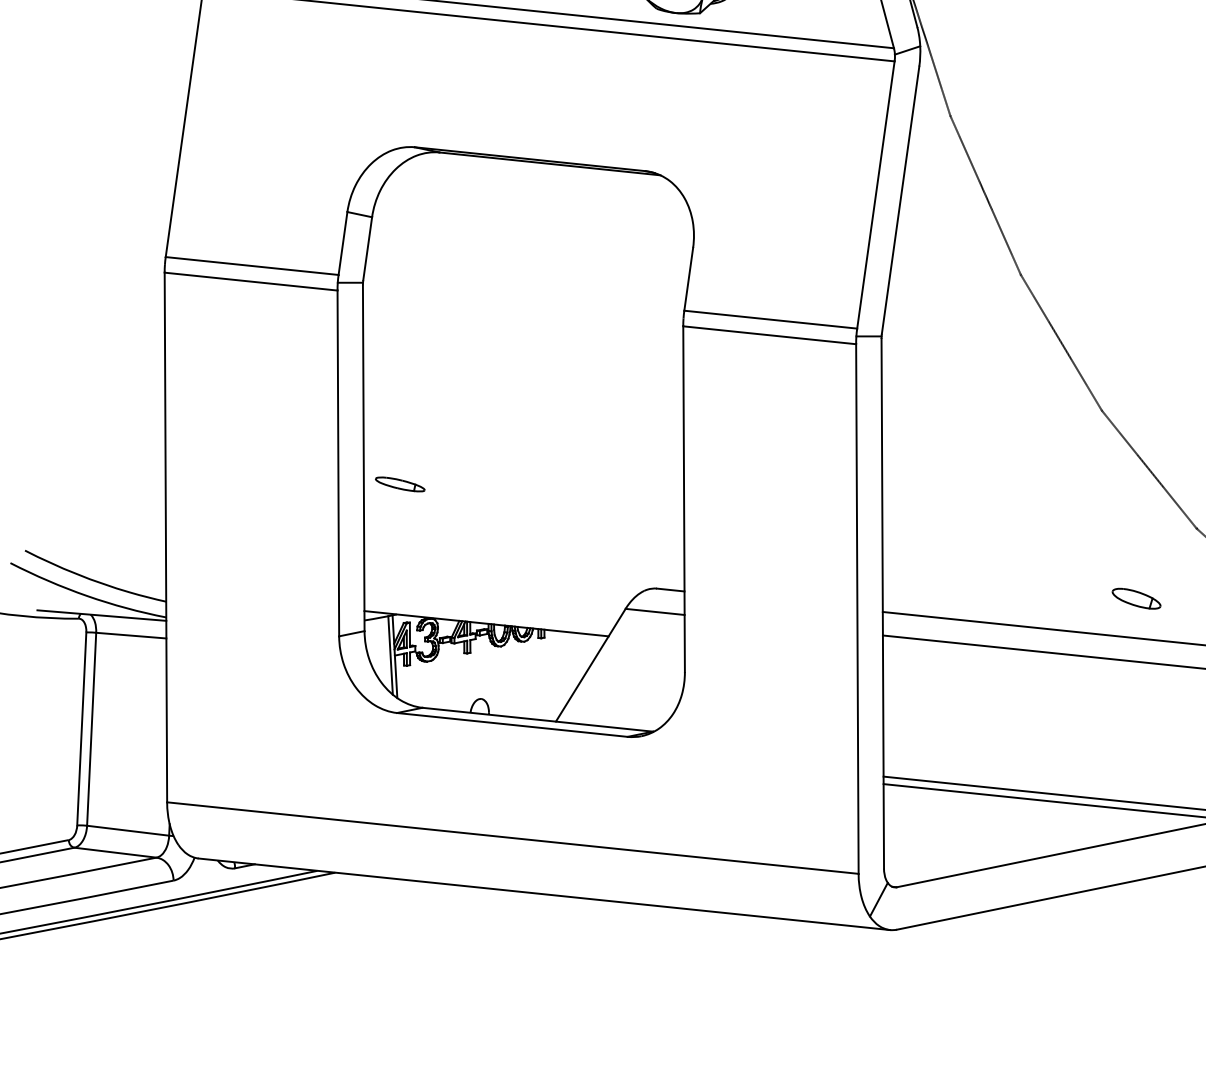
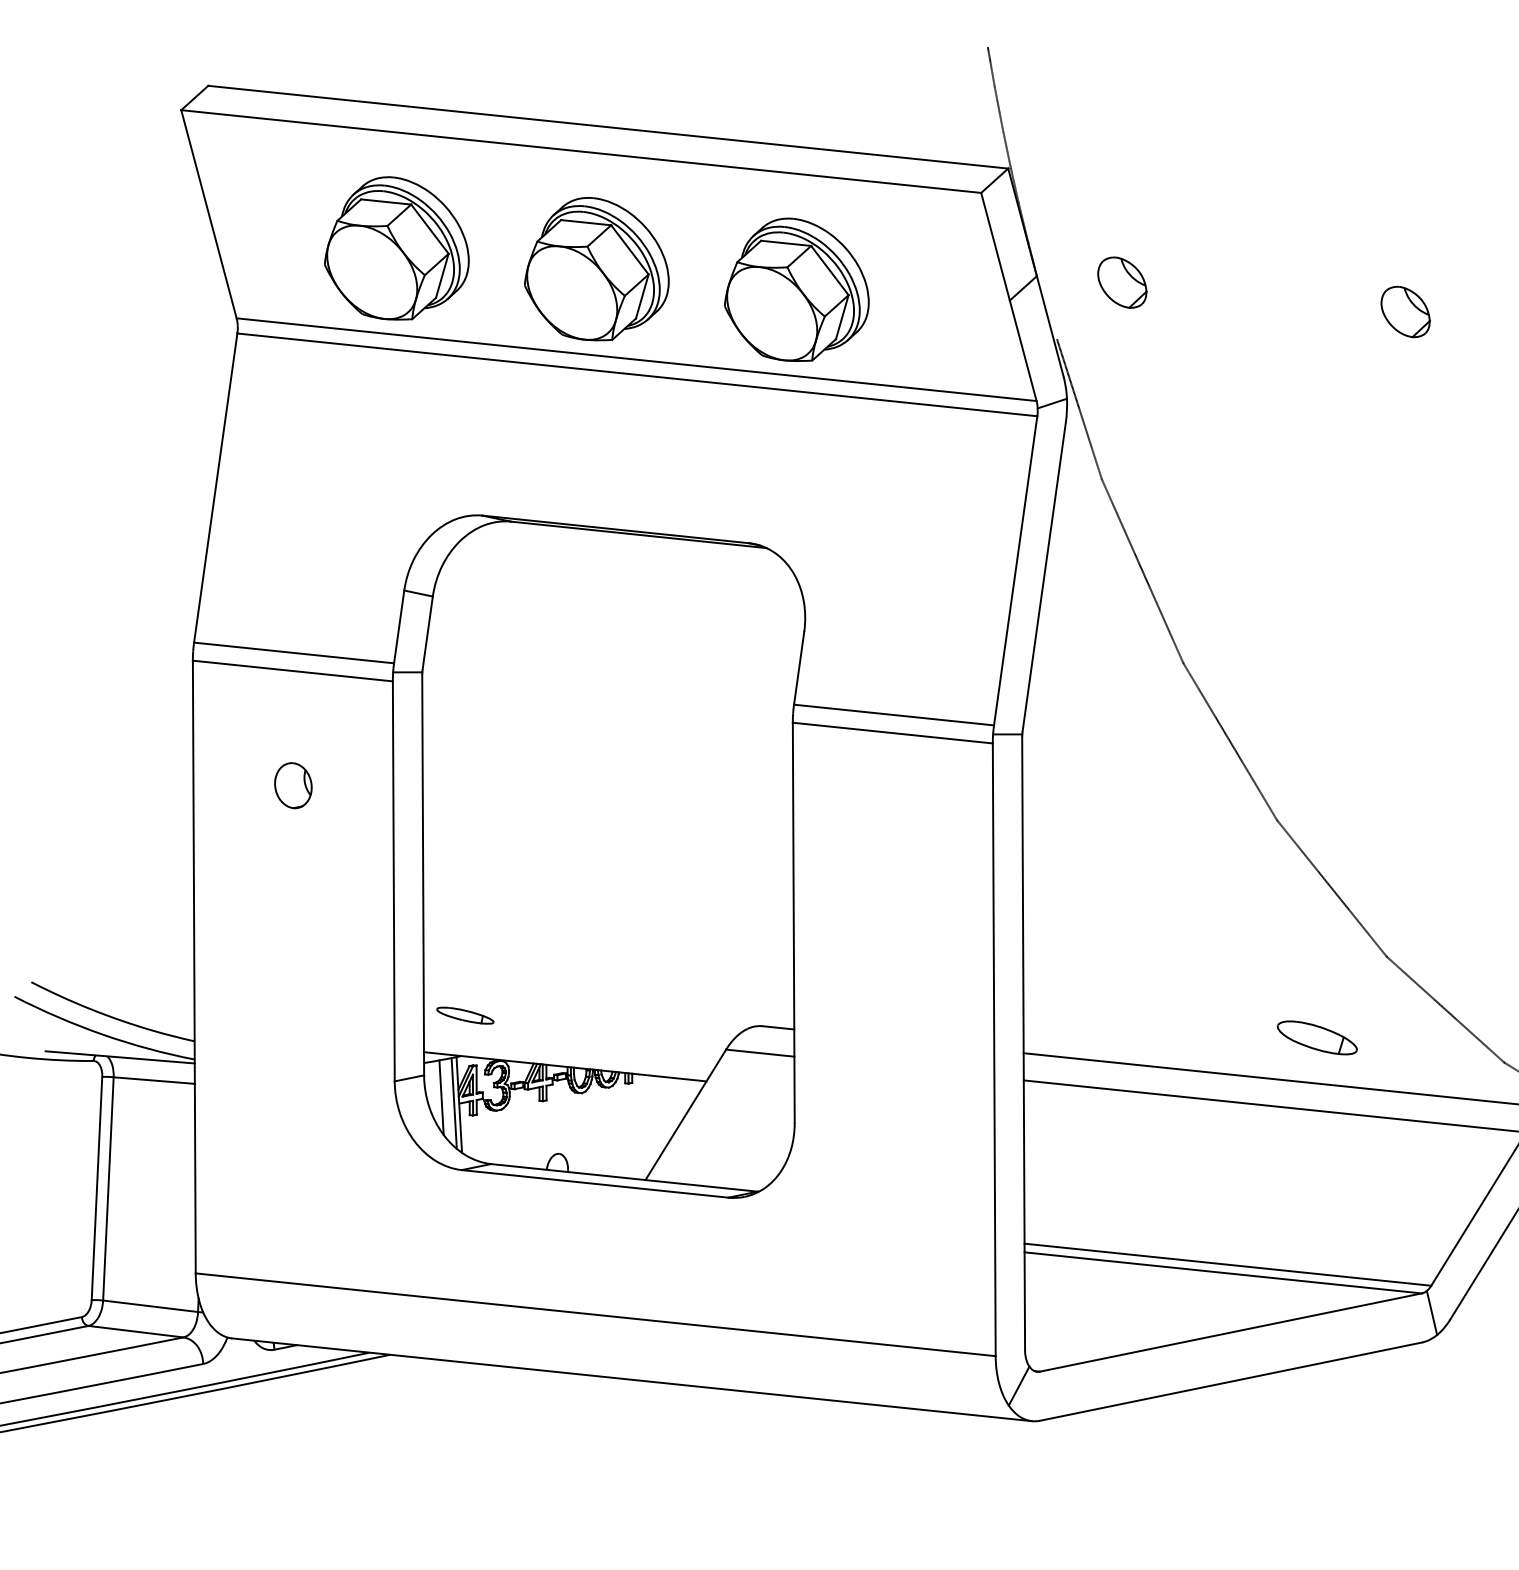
part: (251, 380) -> (293, 785), added
part: (400, 484) -> (465, 1015), moved
part: (1135, 598) -> (1316, 1037), size x1.43
line: (379, 650) -> (441, 1097), added

